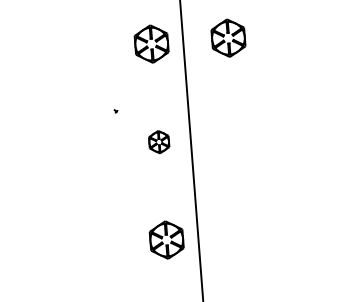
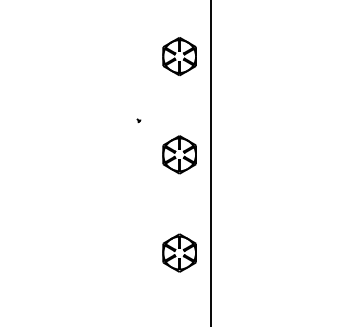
part: (228, 38) -> (256, 56), removed
part: (159, 141) -> (179, 154), size x1.67

